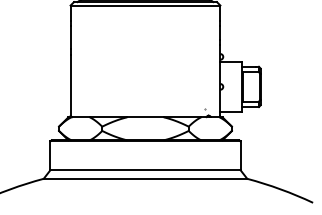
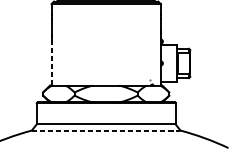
line: (70, 85) -> (51, 62), solid -> dashed
line: (145, 178) -> (106, 130), solid -> dashed

